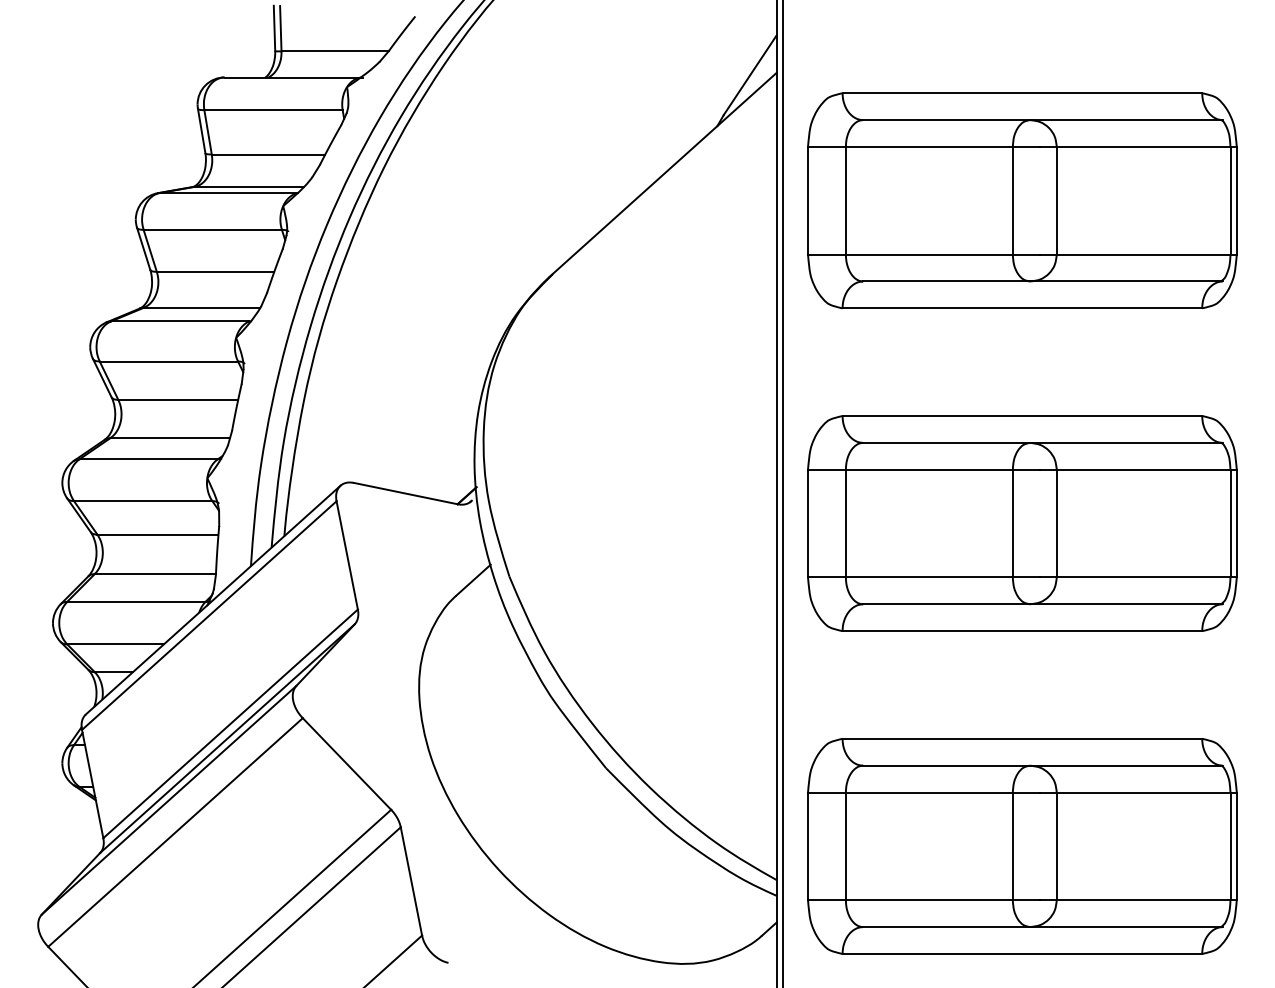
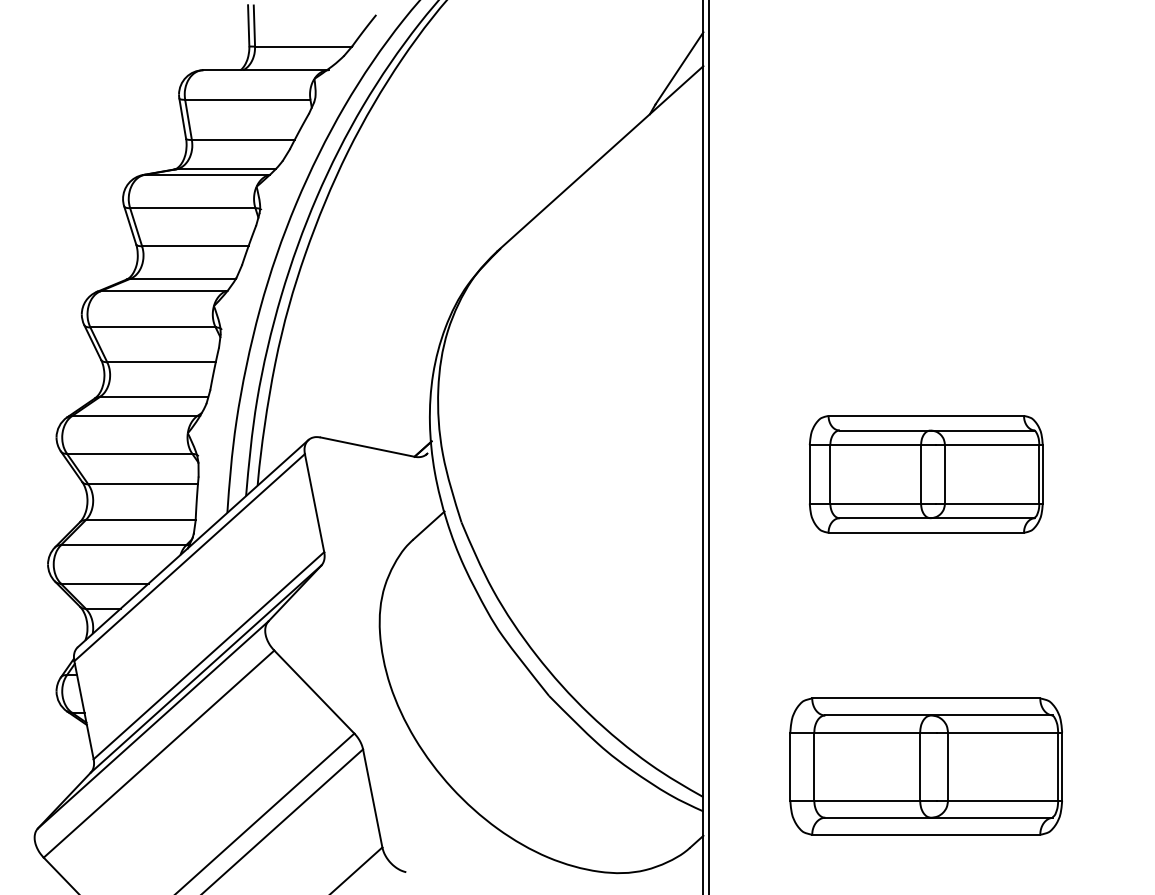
part: (1022, 200) -> (926, 181), removed
part: (1022, 523) -> (926, 474), size x0.6
part: (1022, 846) -> (926, 766), size x0.7

